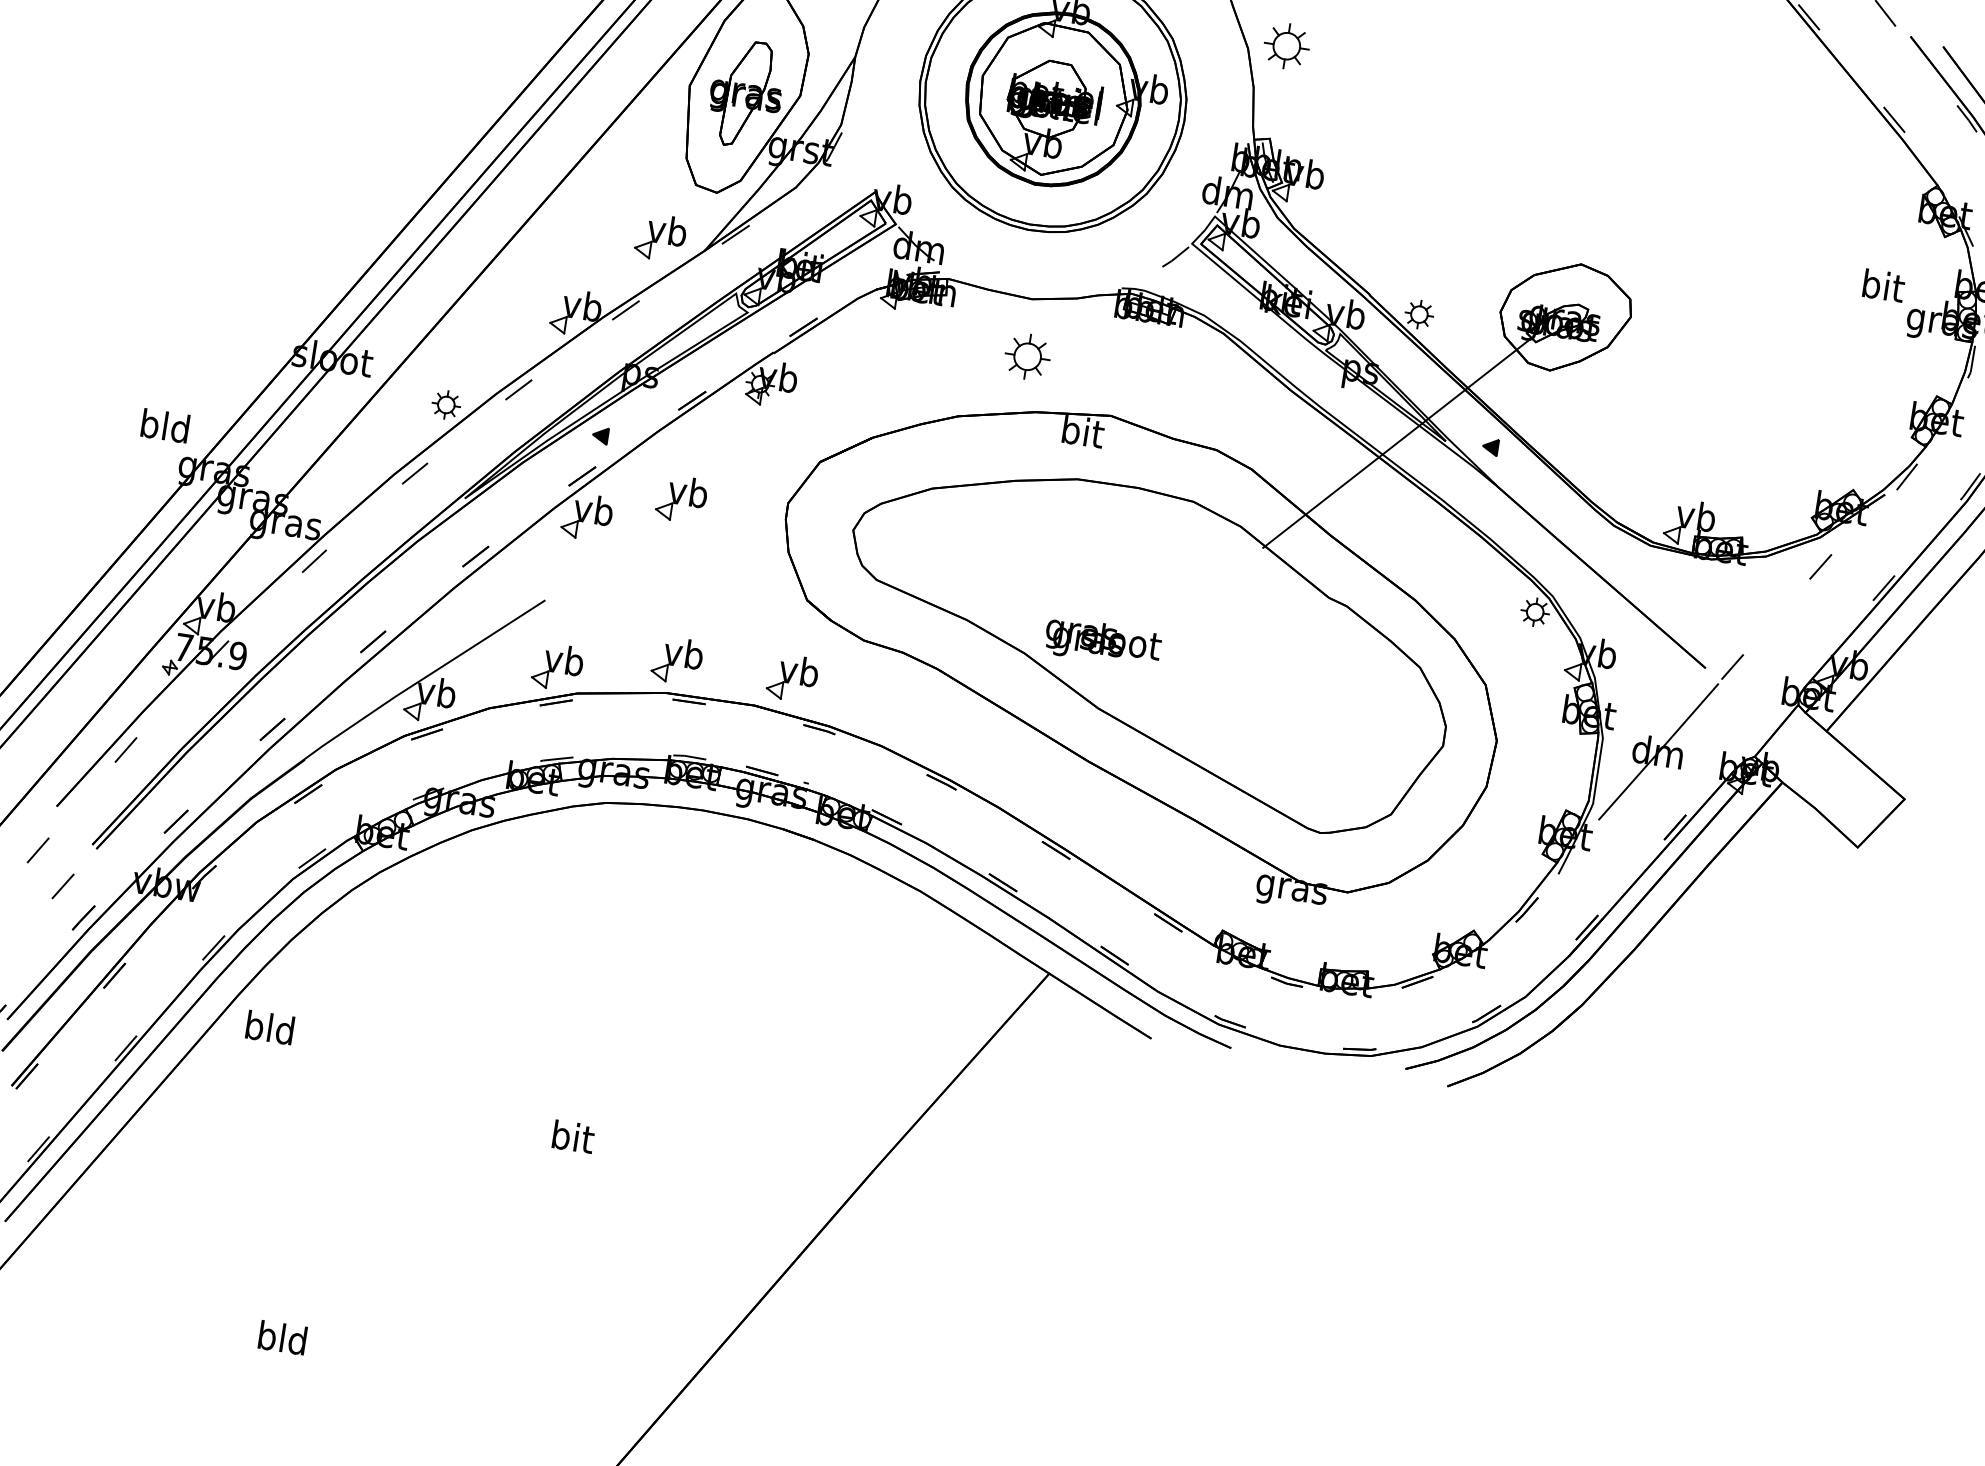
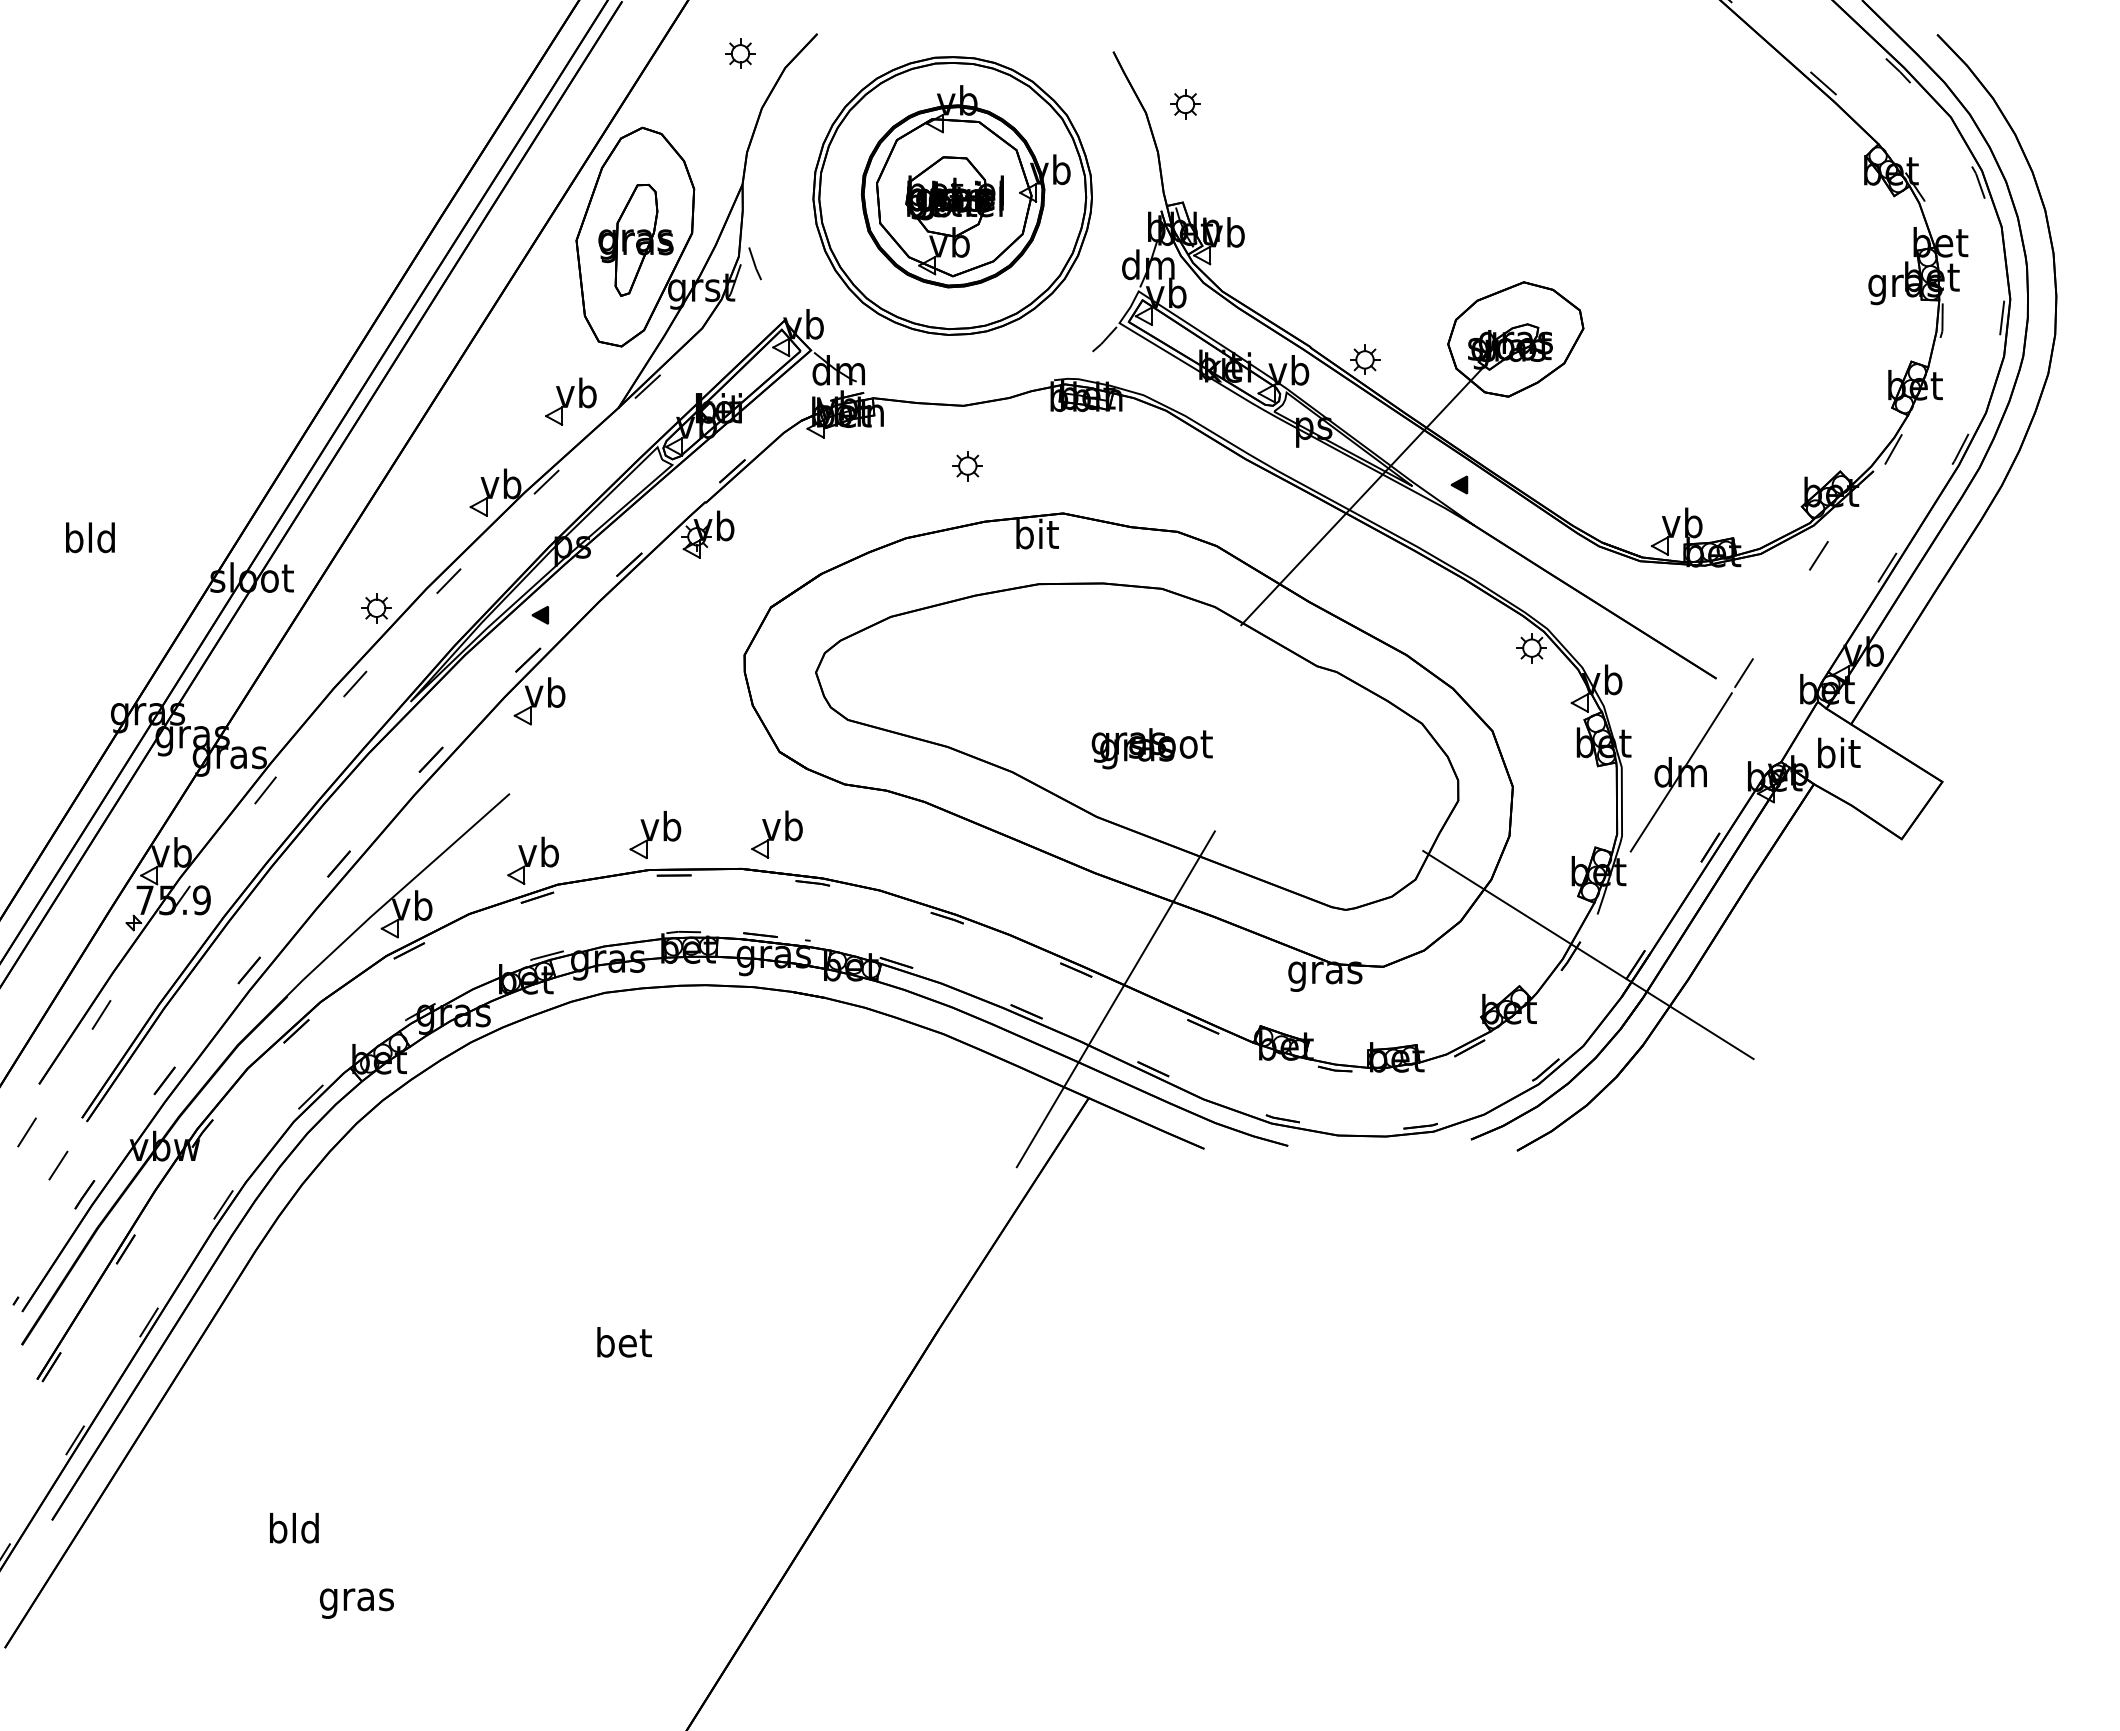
part: (1286, 46) -> (1185, 104), size x0.62
line: (854, 133) -> (754, 263), added
text: (1884, 285) -> (1839, 752), moved
part: (1027, 357) -> (967, 466), size x0.62
text: (165, 425) -> (90, 537), moved
part: (681, 498) -> (633, 667), removed
text: (1102, 642) -> (1151, 748), moved
line: (1089, 884) -> (1115, 999), added
line: (1543, 911) -> (1588, 955), added
text: (270, 1028) -> (294, 1528), moved
text: (573, 1137) -> (624, 1342), bit -> bet
text: (281, 1341) -> (356, 1599), bld -> gras

